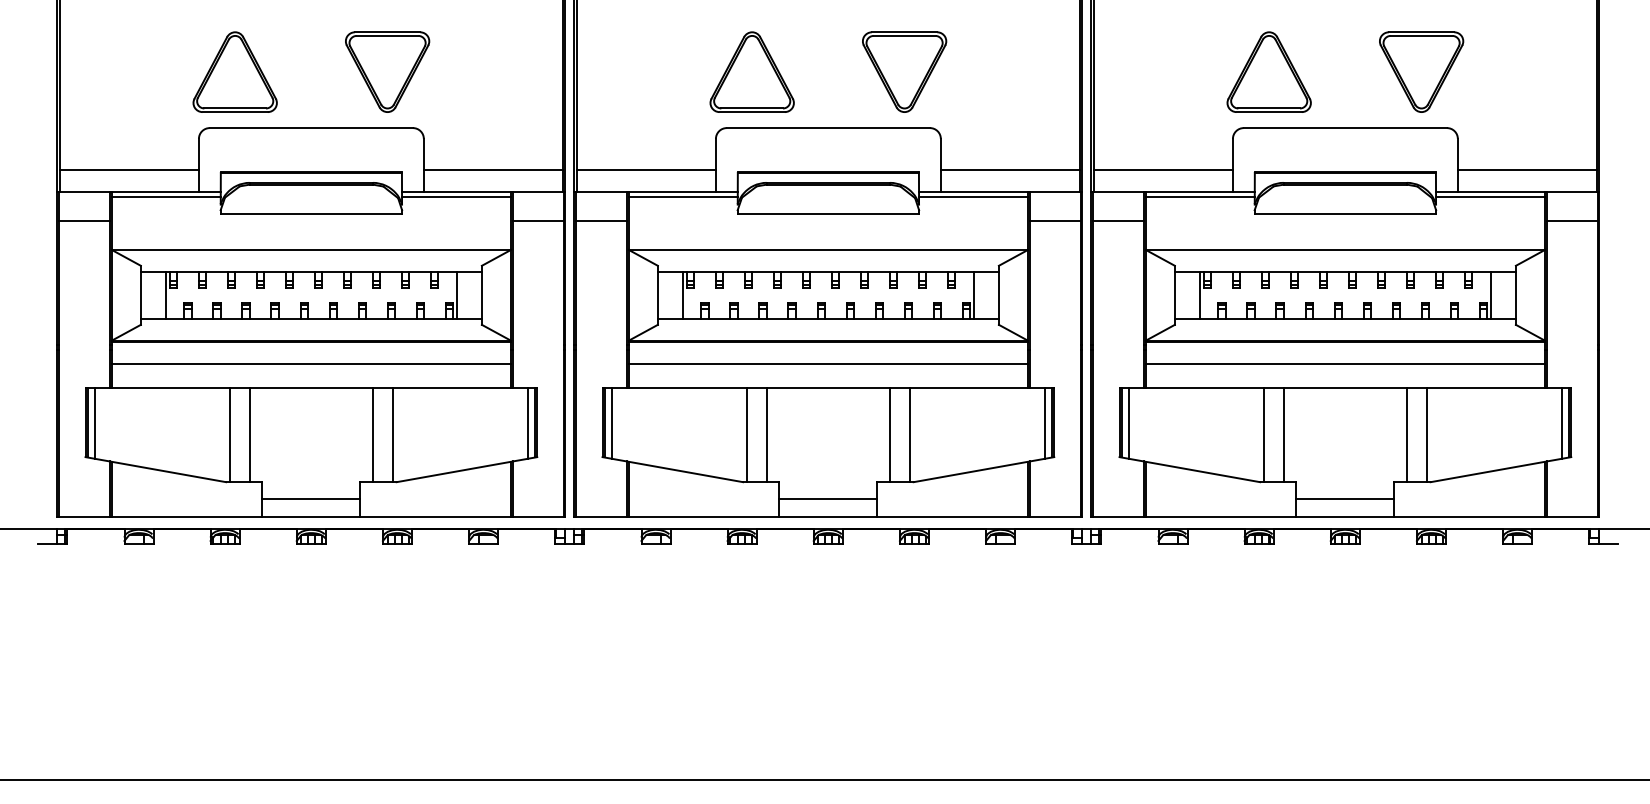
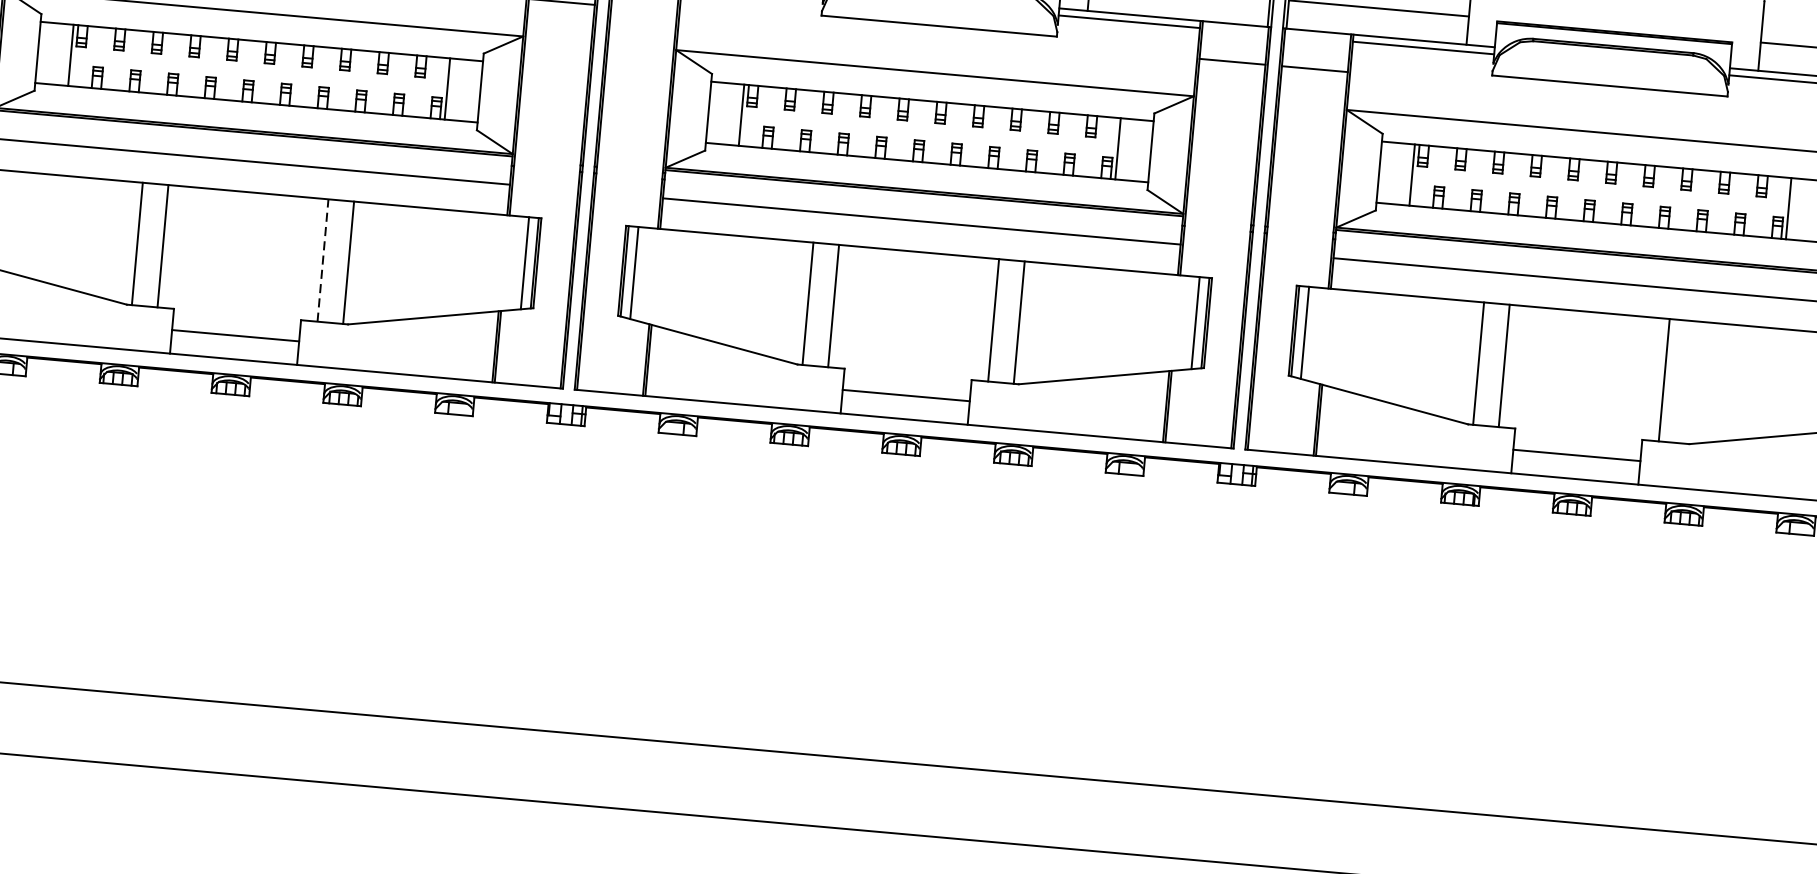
line: (601, 220) -> (644, 8), removed
line: (373, 434) -> (323, 259), solid -> dashed
line: (1426, 434) -> (1689, 381), removed

